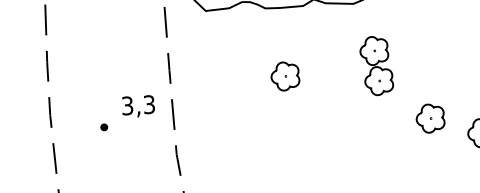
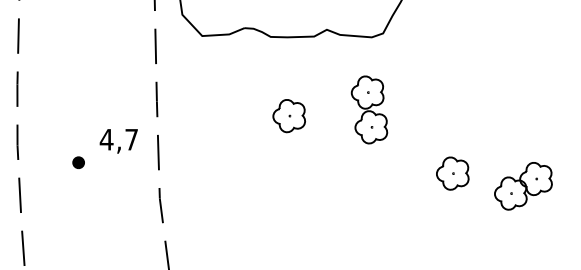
part: (376, 65) -> (369, 109), moved
text: (137, 105) -> (118, 139), 3,3 -> 4,7
part: (104, 127) -> (78, 162), size x1.6

